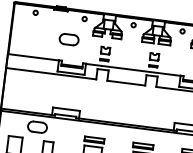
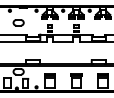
part: (68, 38) -> (18, 22), moved

